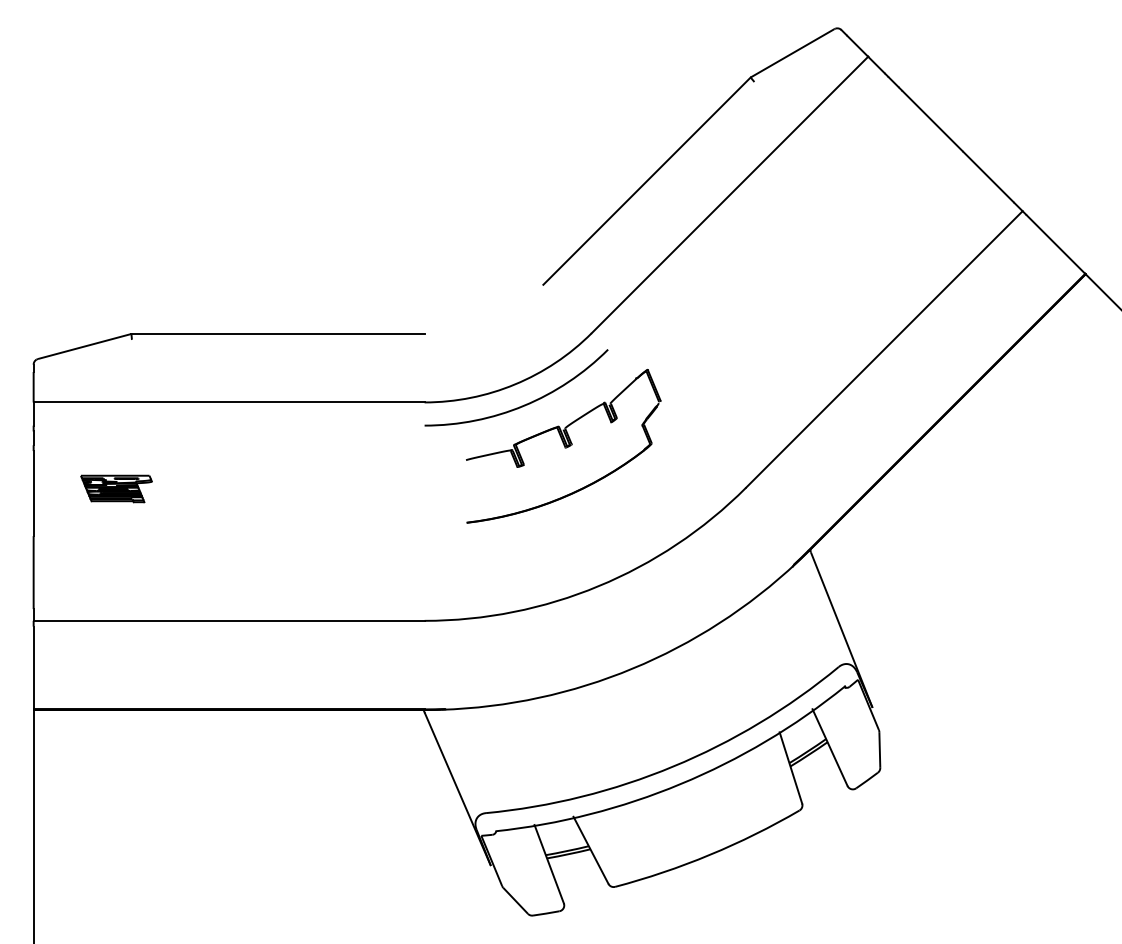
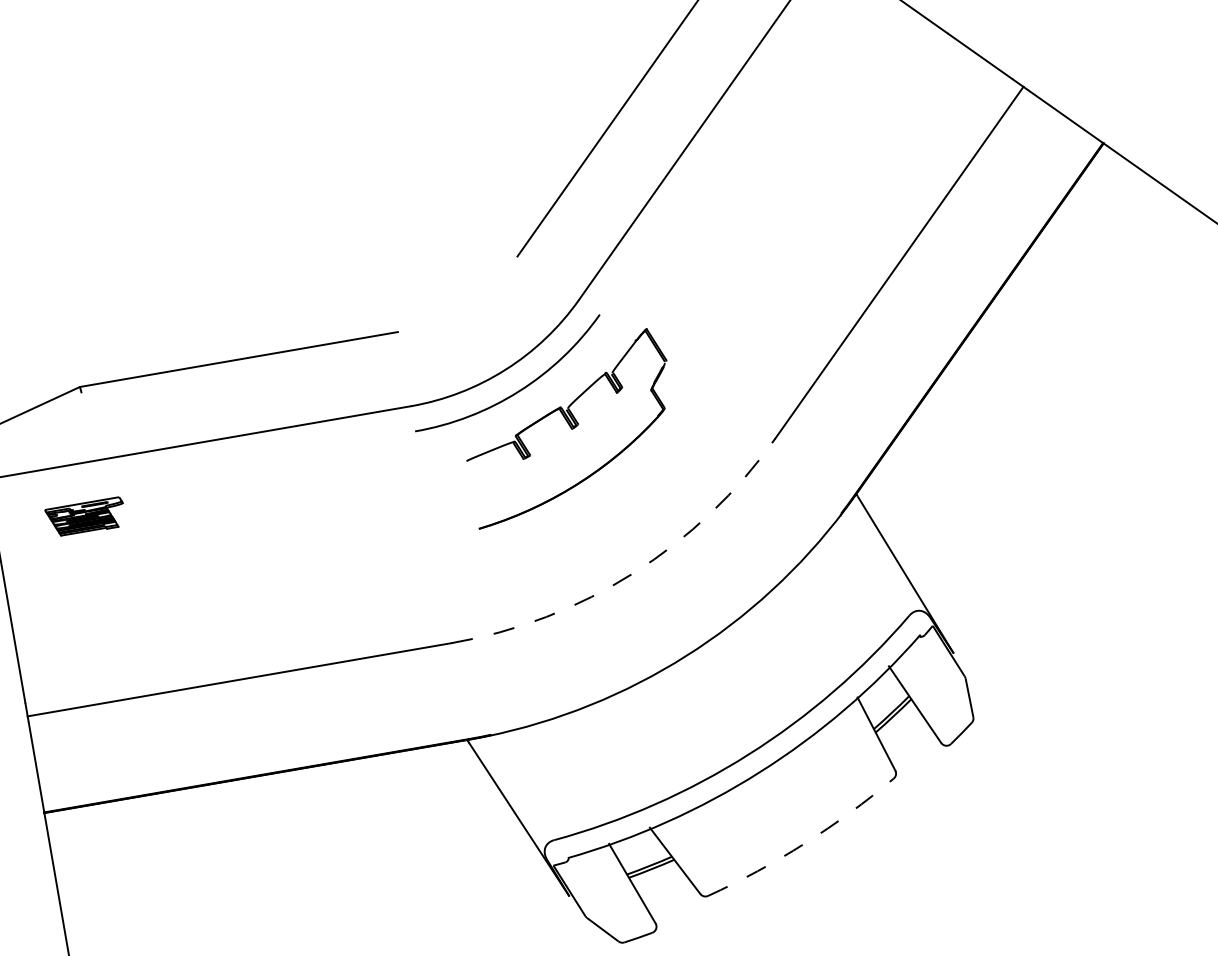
part: (116, 488) -> (85, 517), moved
arc: (598, 586) -> (633, 573), solid -> dashed
arc: (709, 854) -> (804, 843), solid -> dashed

